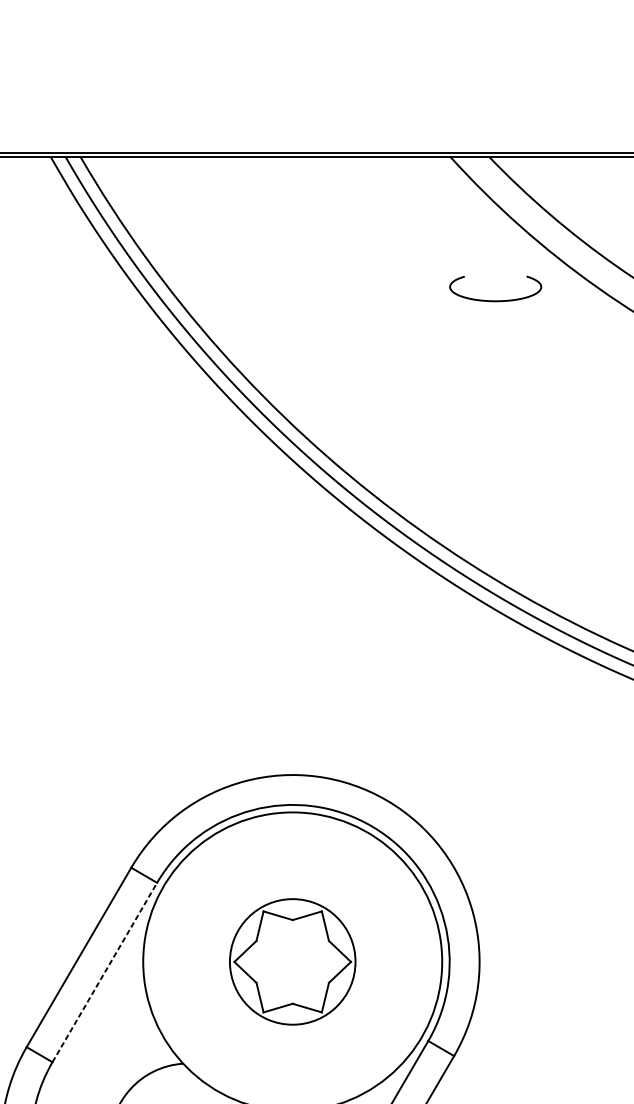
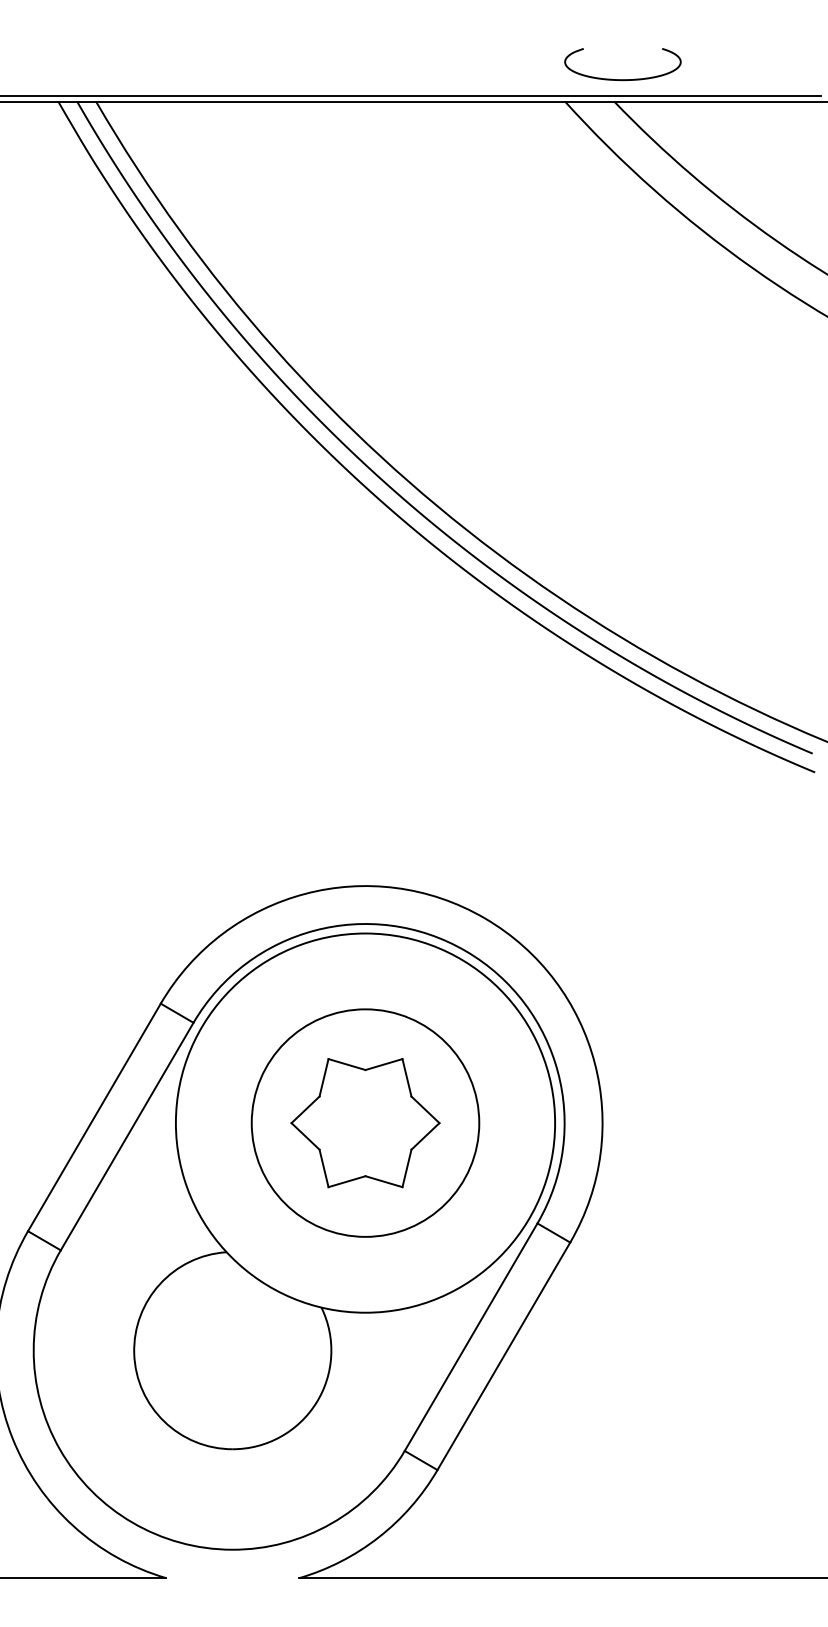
curve: (495, 300) -> (622, 79), moved
circle: (292, 961) -> (365, 1122), size x1.43
line: (105, 972) -> (127, 1136), dashed -> solid

